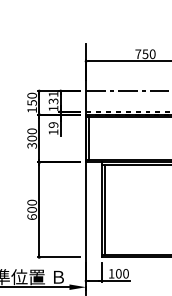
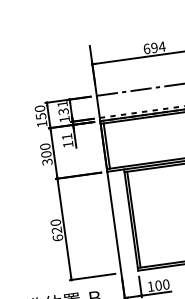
text: (145, 54) -> (154, 48), 750 -> 694
text: (53, 124) -> (66, 136), 19 -> 11
text: (31, 209) -> (56, 230), 600 -> 620

